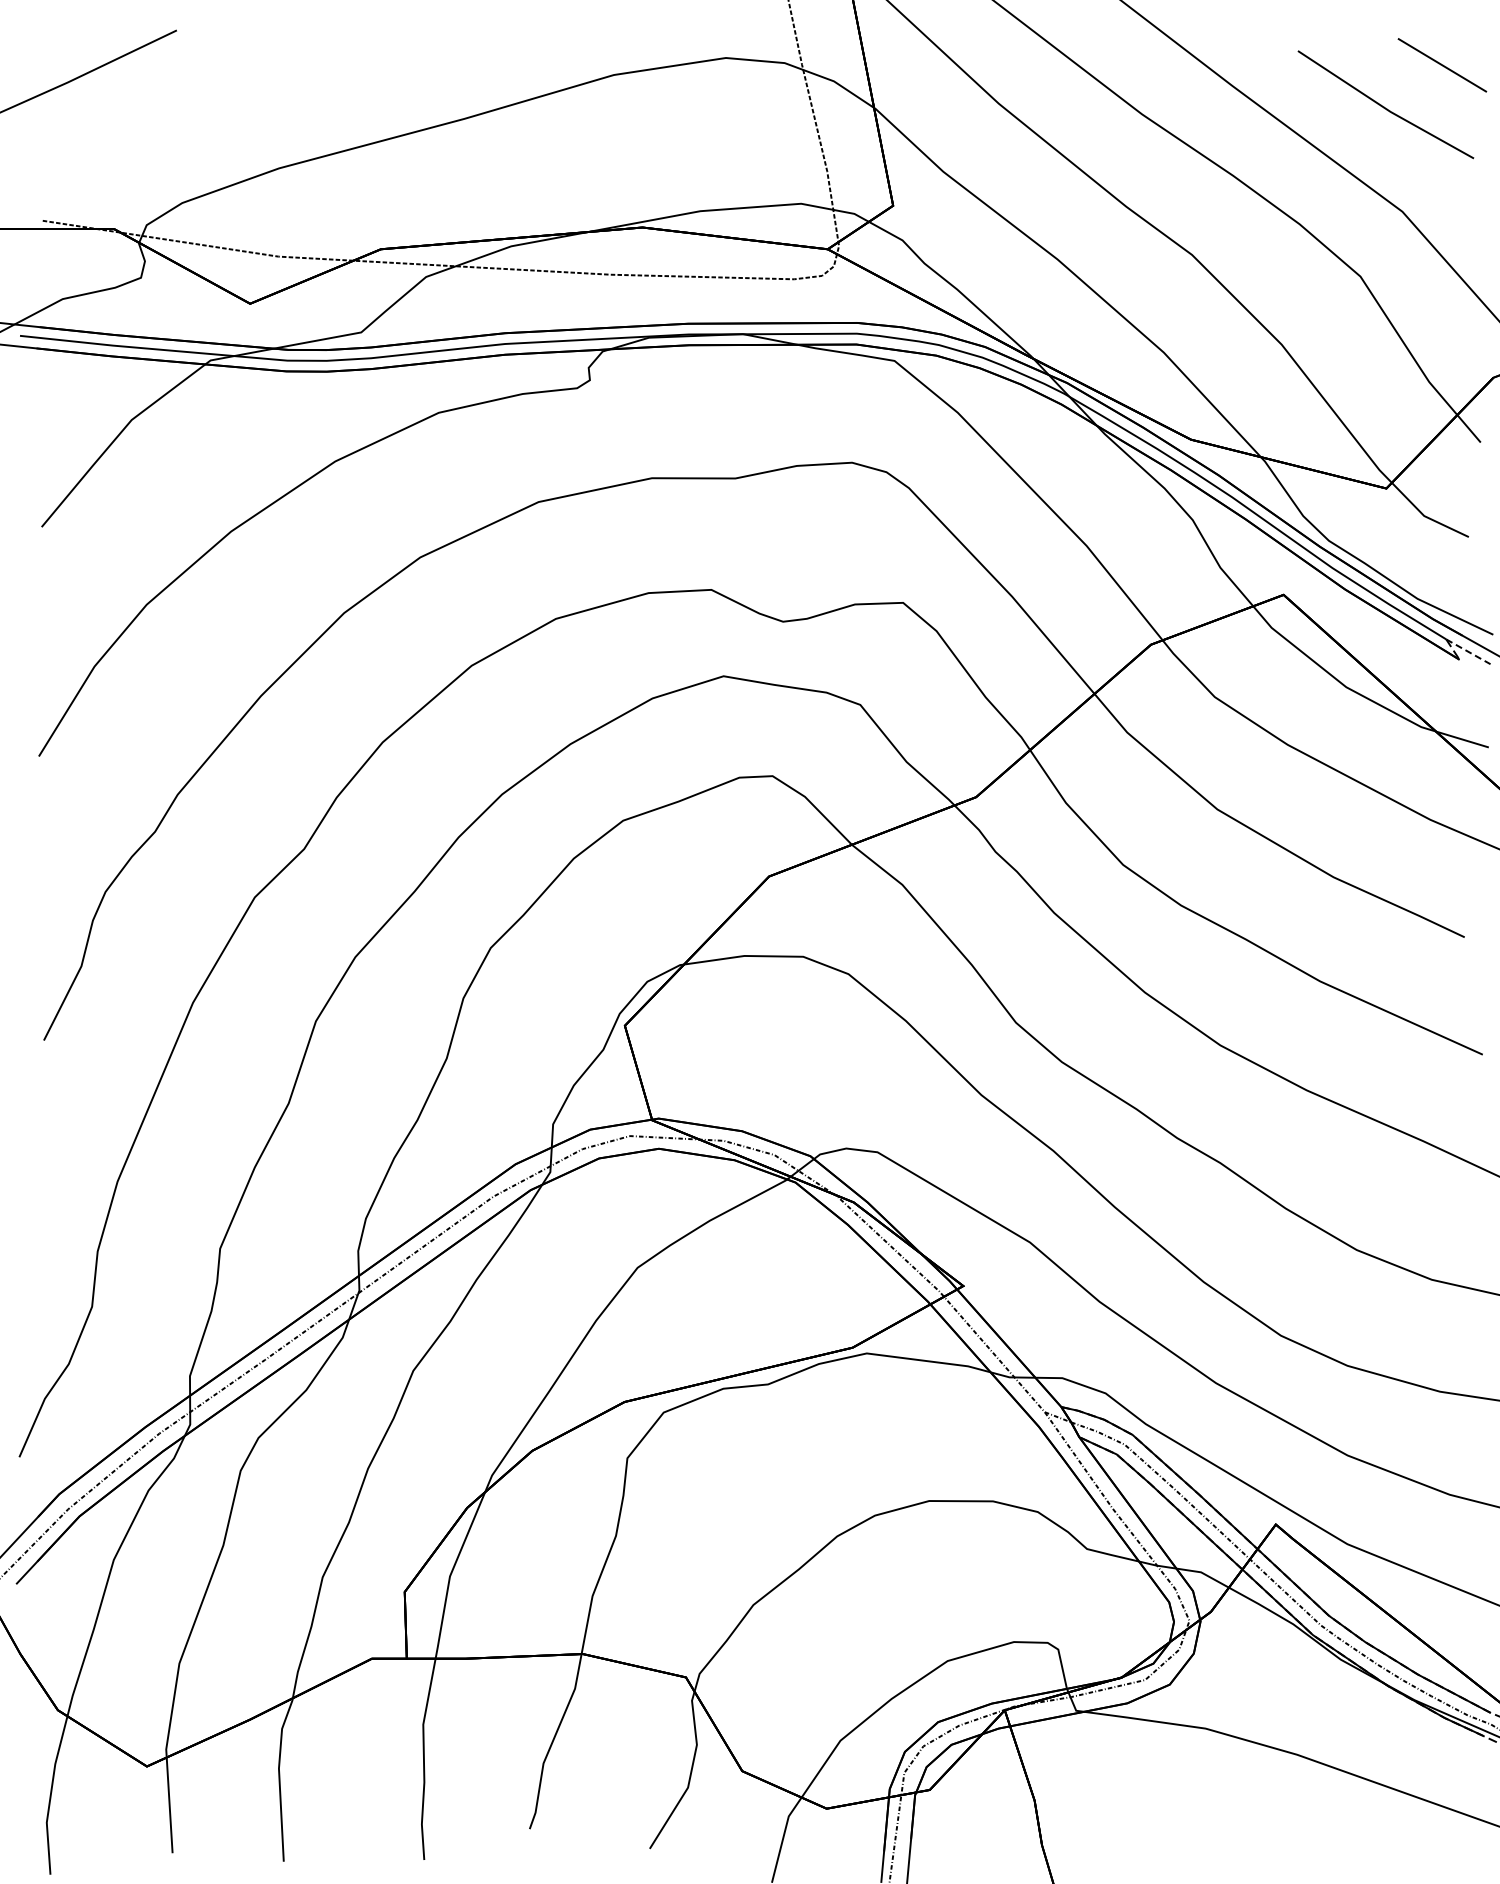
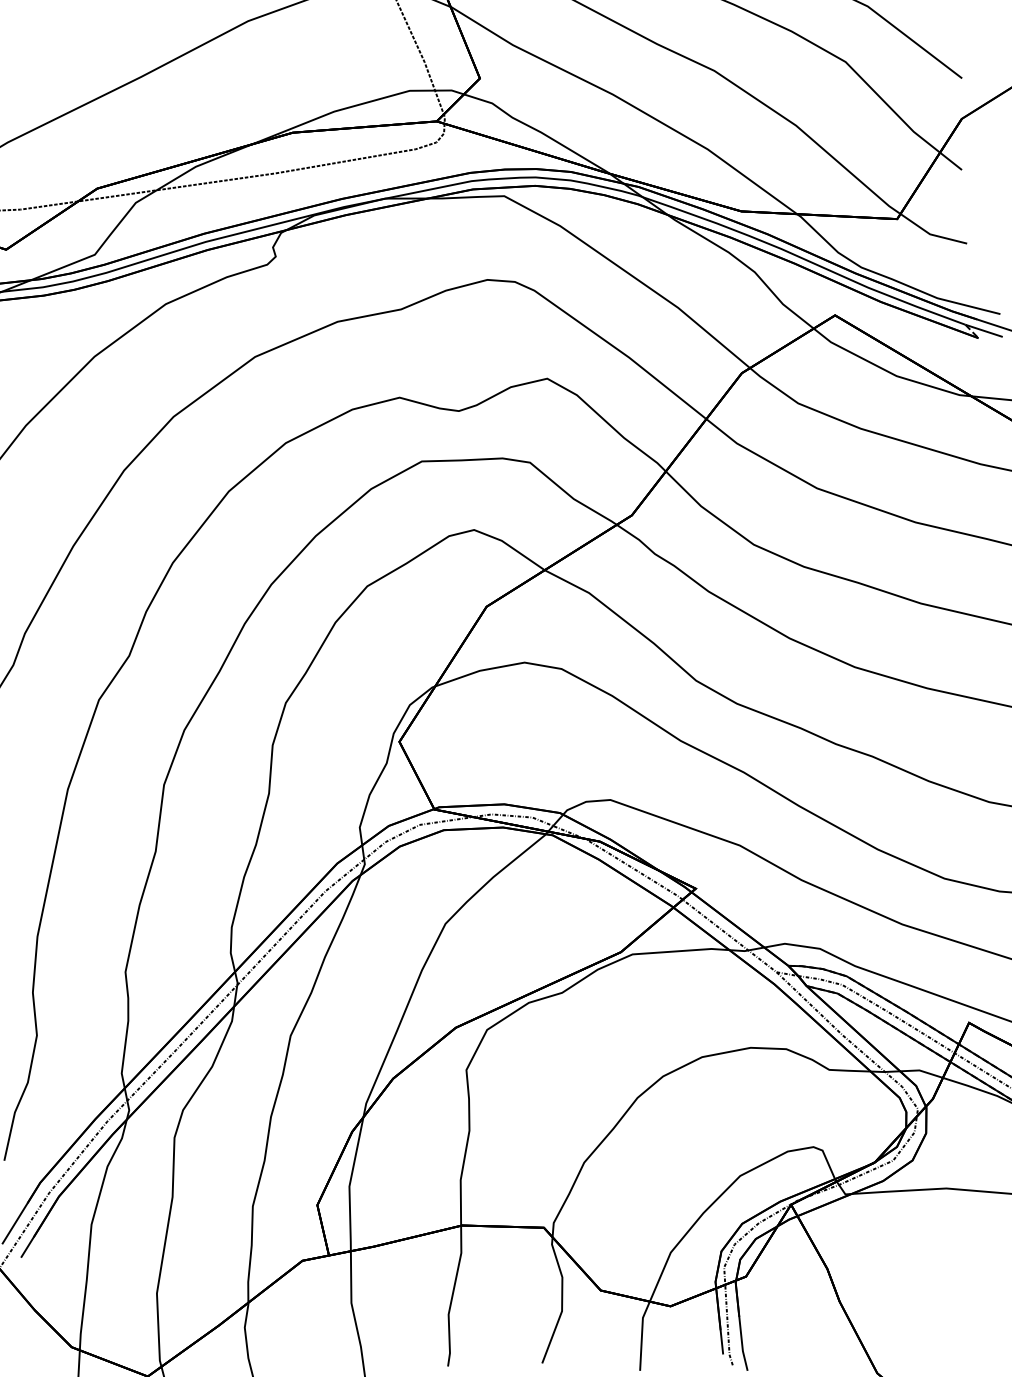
line: (1468, 652) -> (984, 331), dashed -> solid

